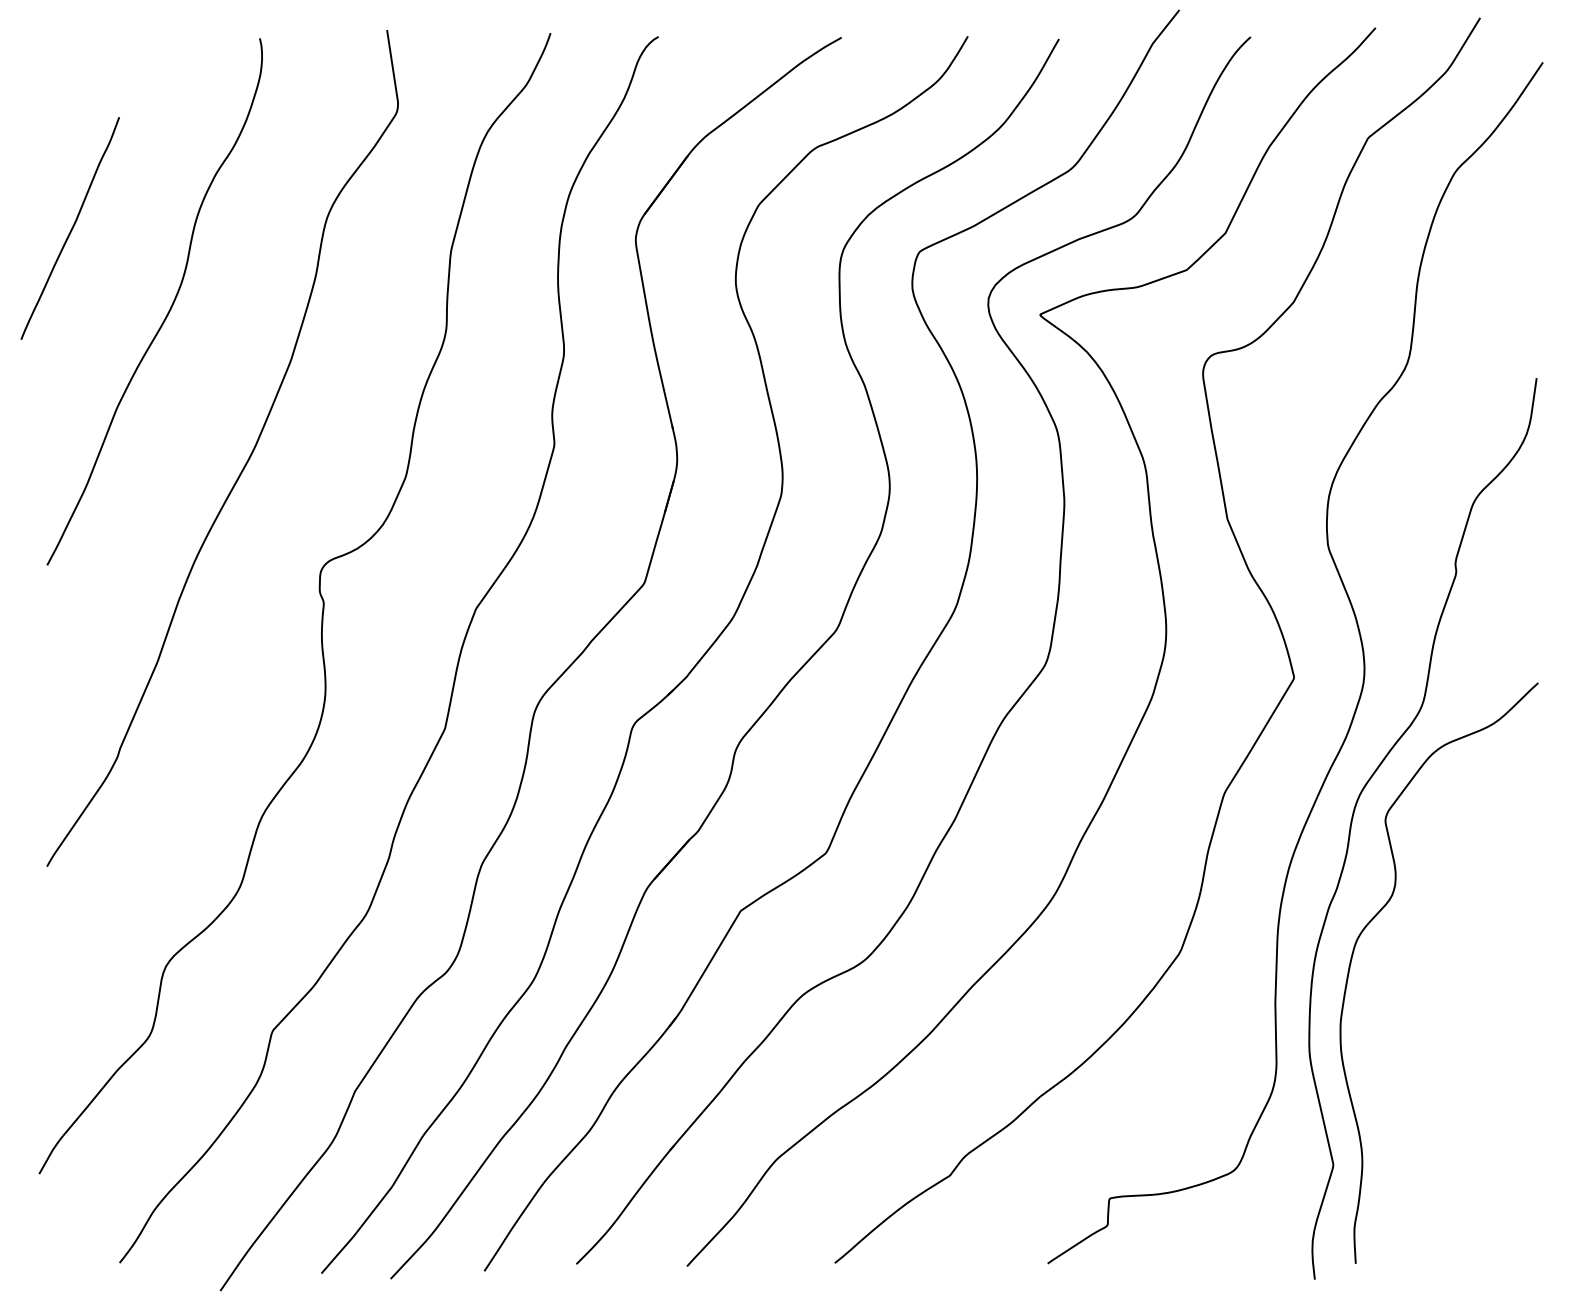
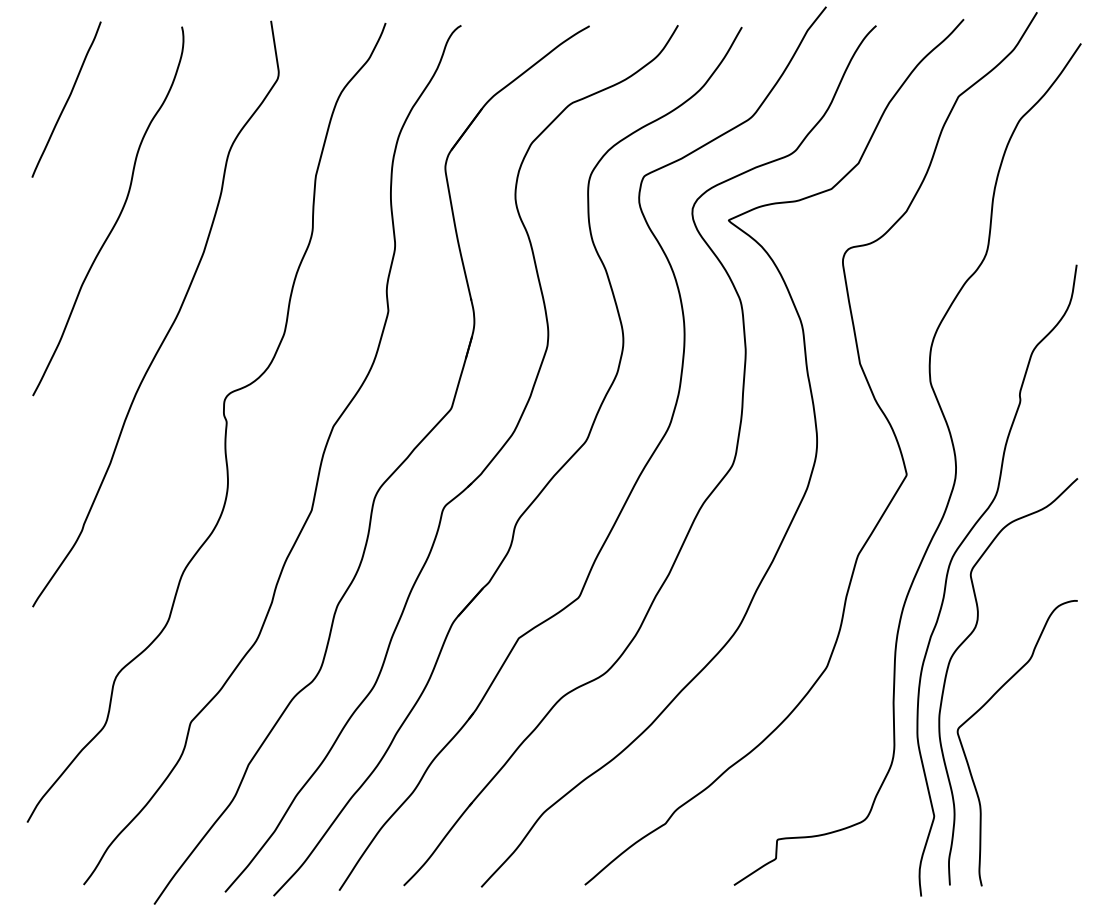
curve: (70, 229) -> (66, 100), moved
curve: (1402, 1009) -> (982, 707), added

